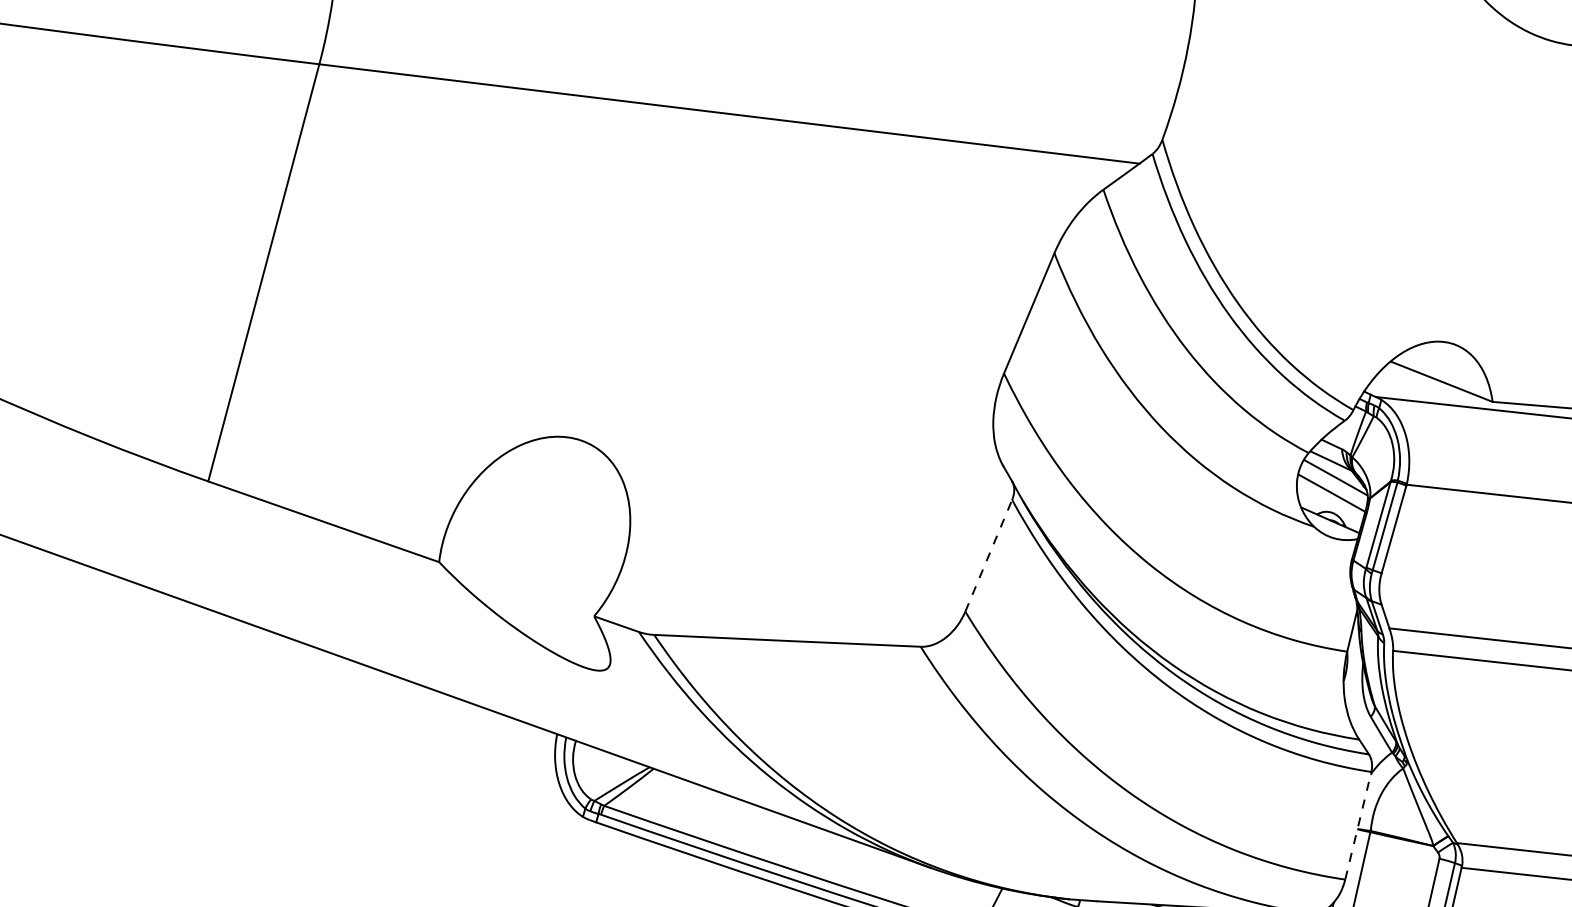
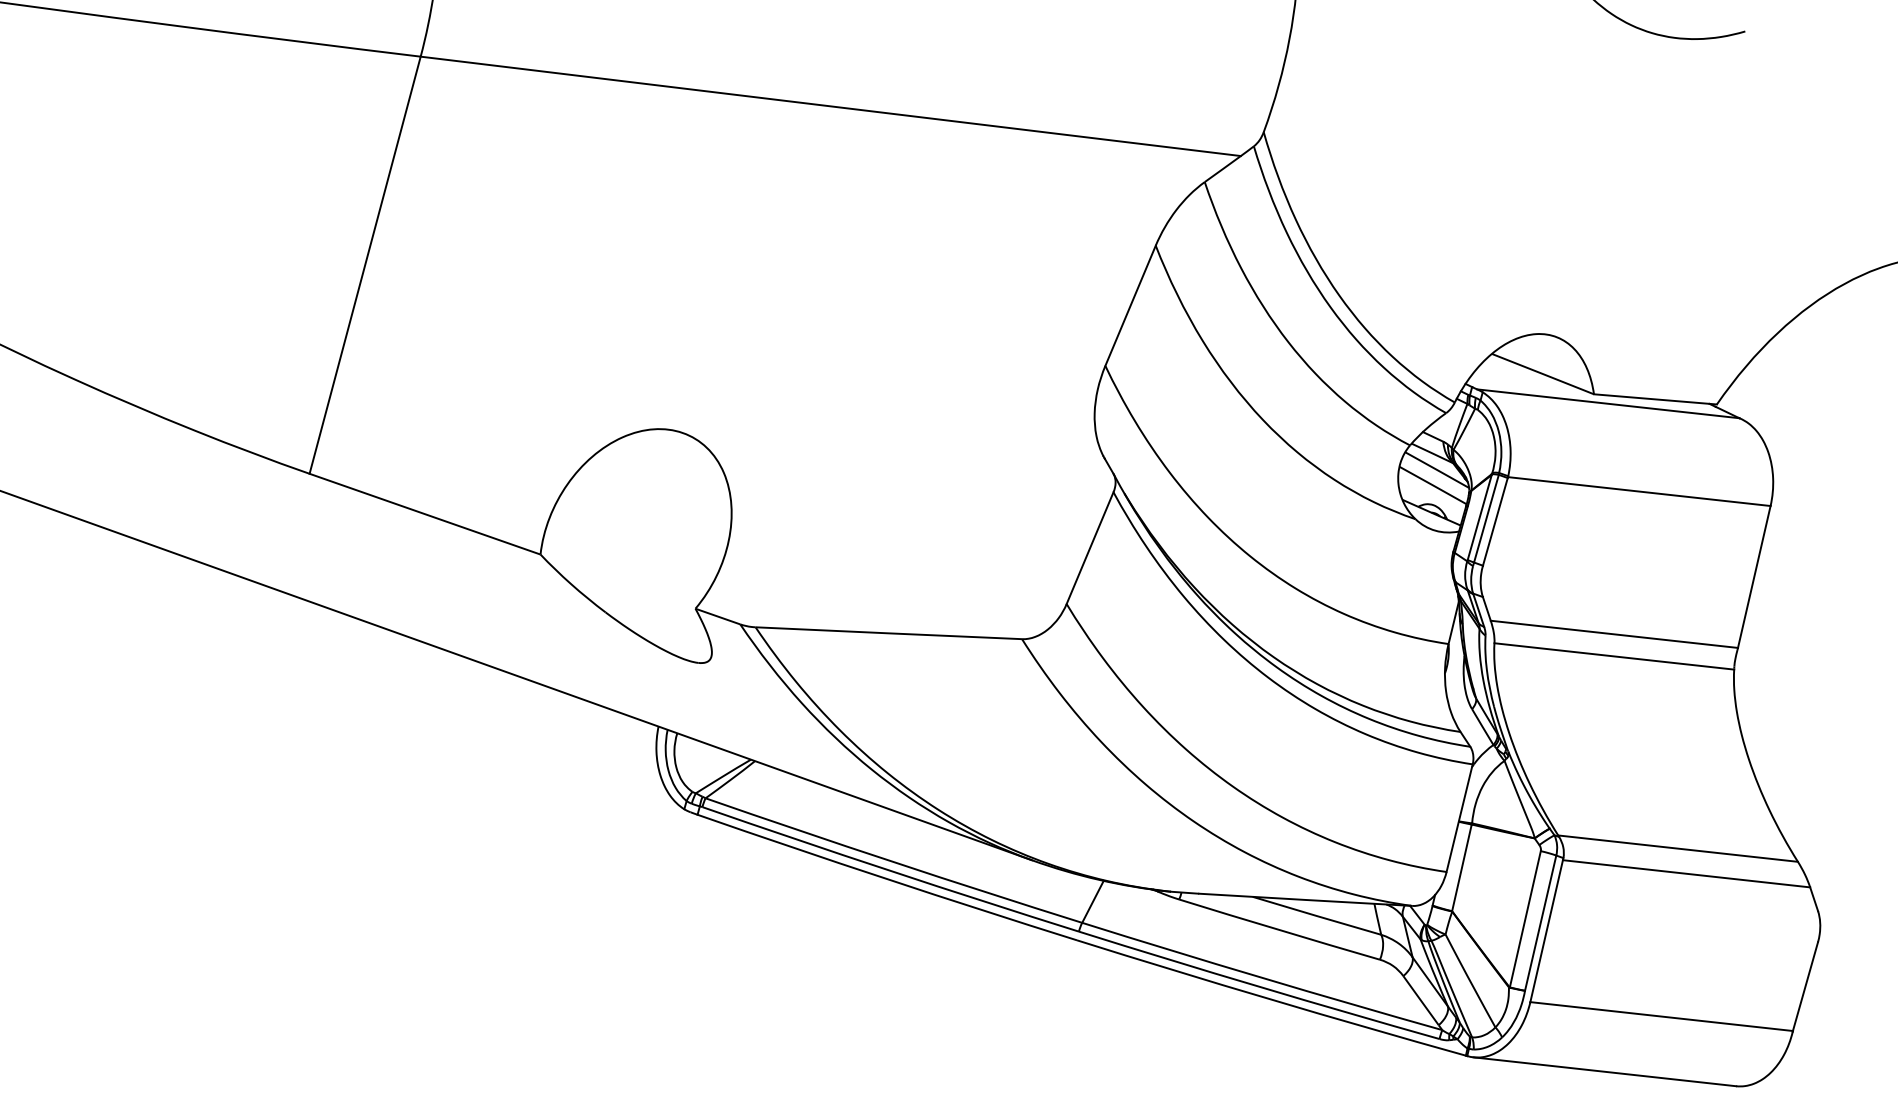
line: (989, 556) -> (1090, 548), dashed -> solid
line: (1358, 825) -> (1459, 817), dashed -> solid

